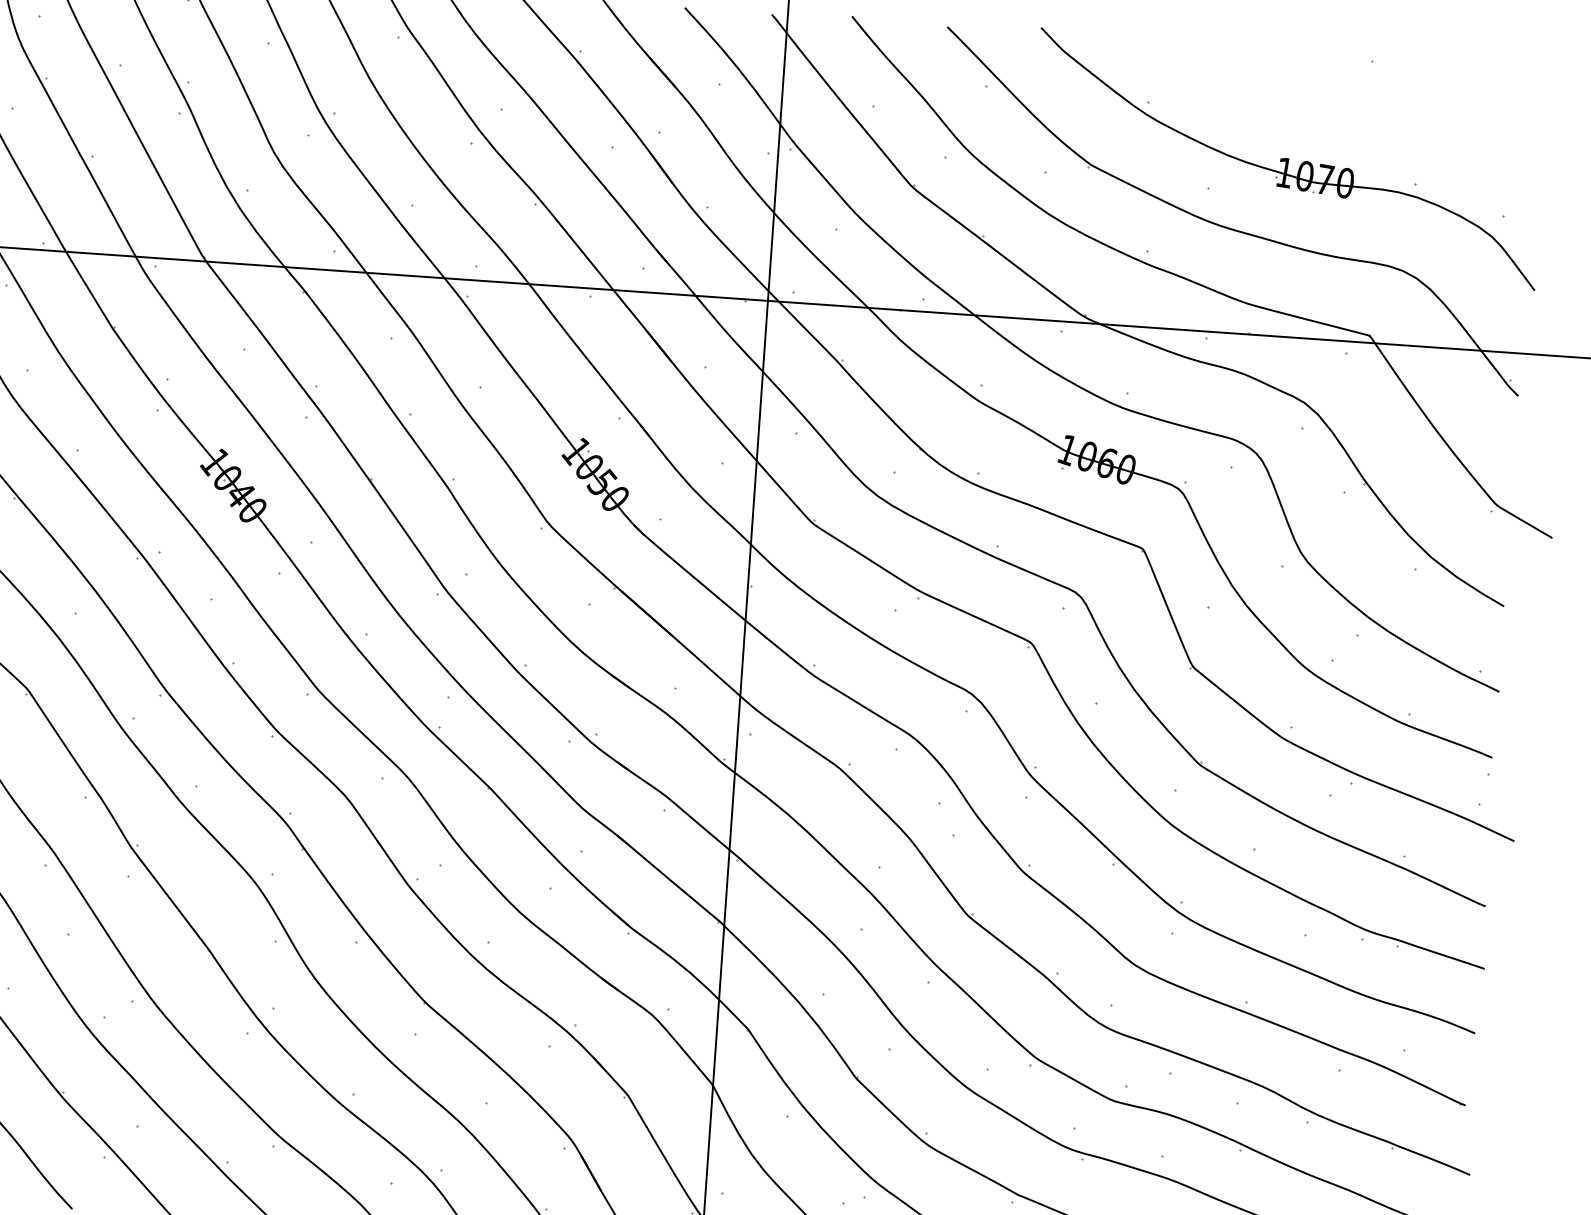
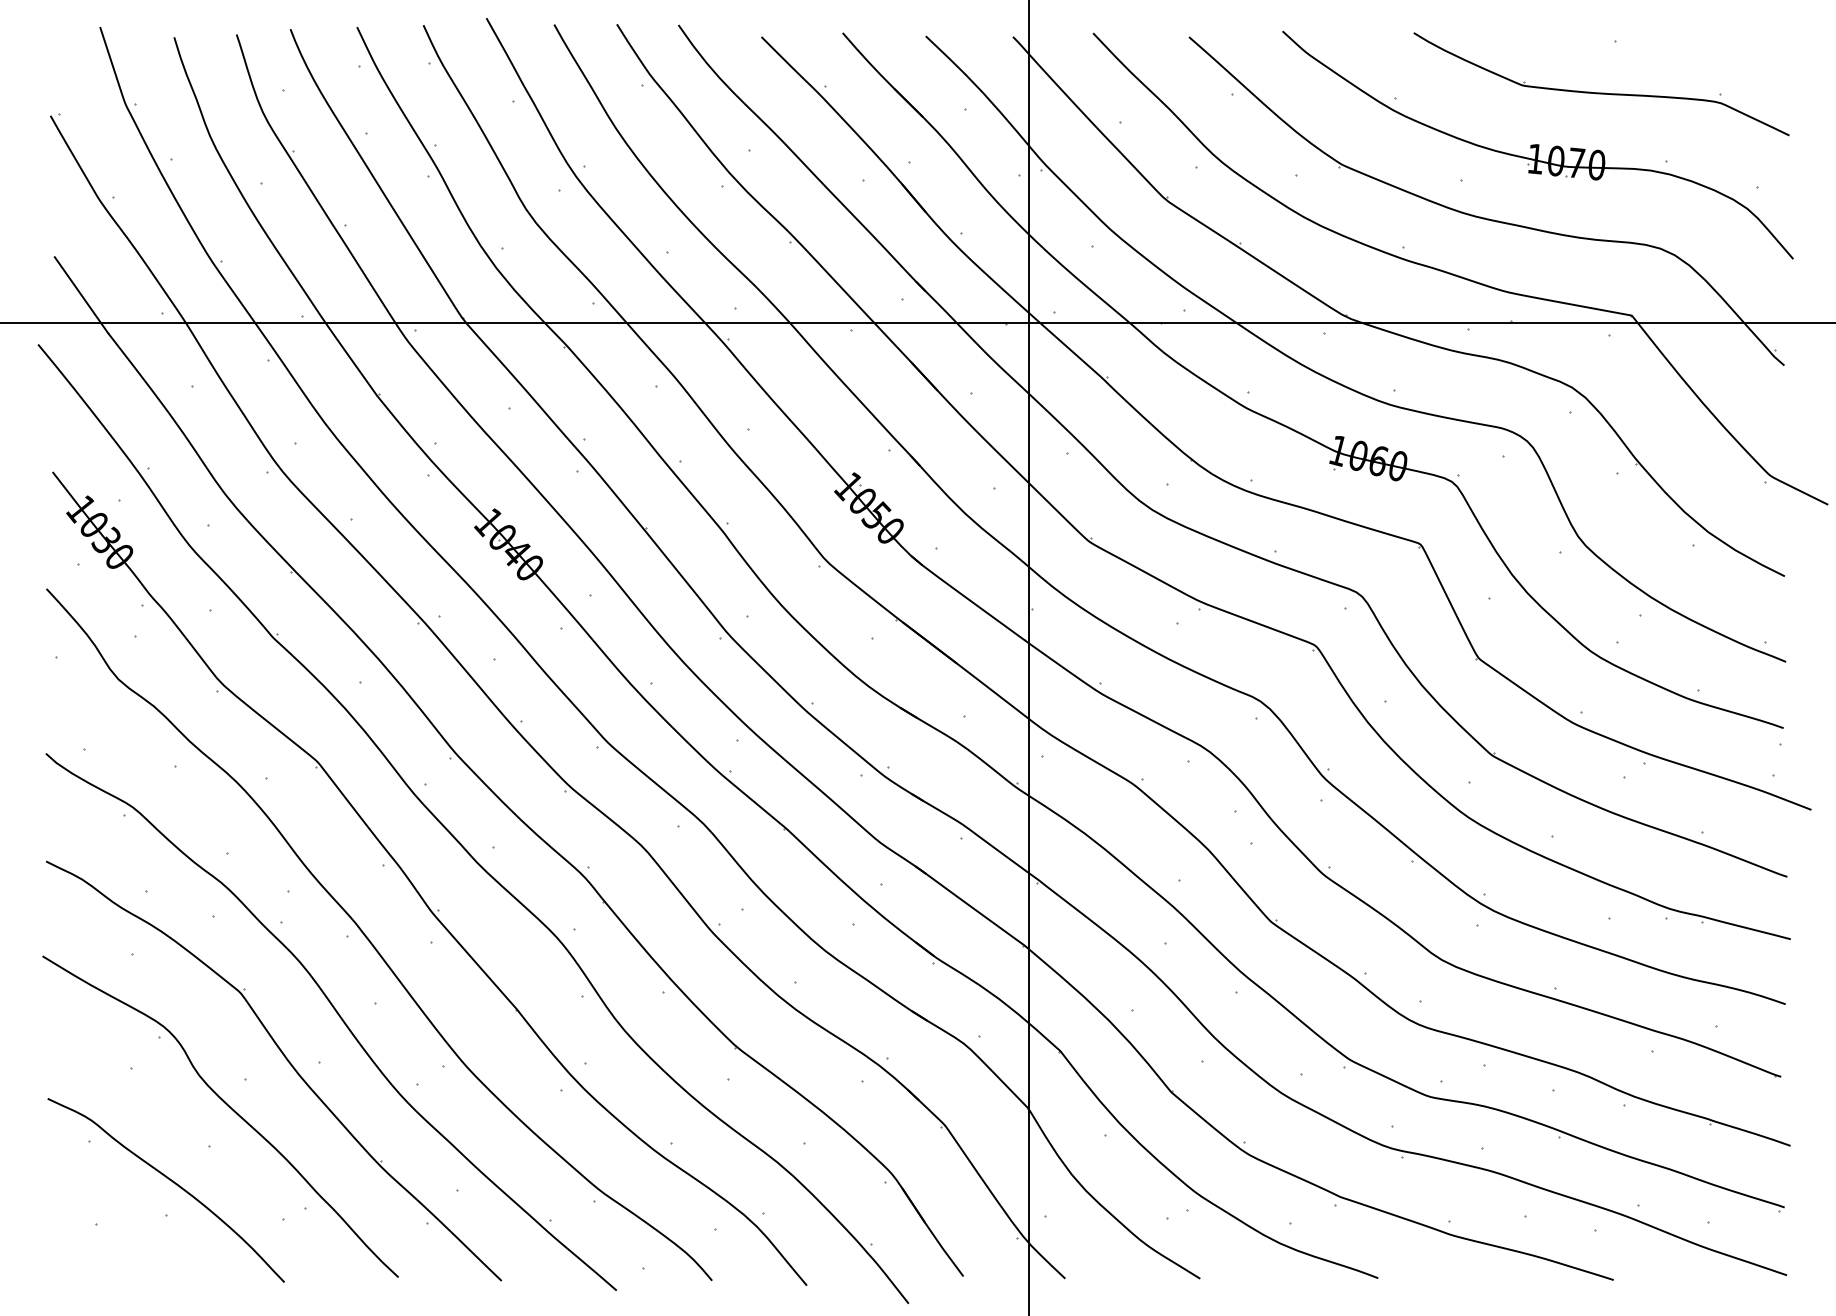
part: (1354, 111) -> (1601, 92), added

